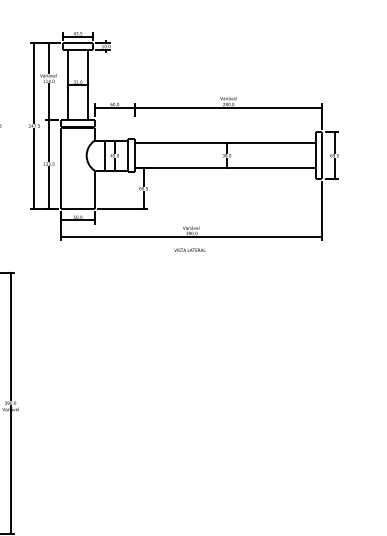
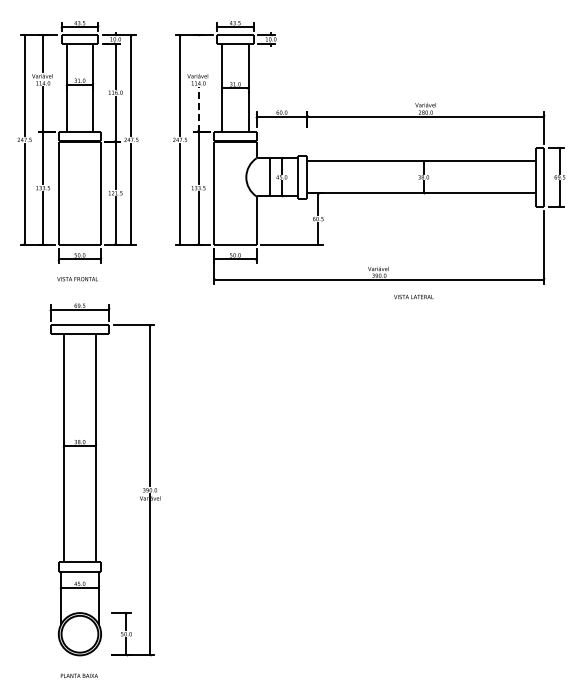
line: (48, 57) -> (198, 53), removed
line: (48, 101) -> (198, 108), solid -> dashed
text: (189, 249) -> (413, 296), moved

